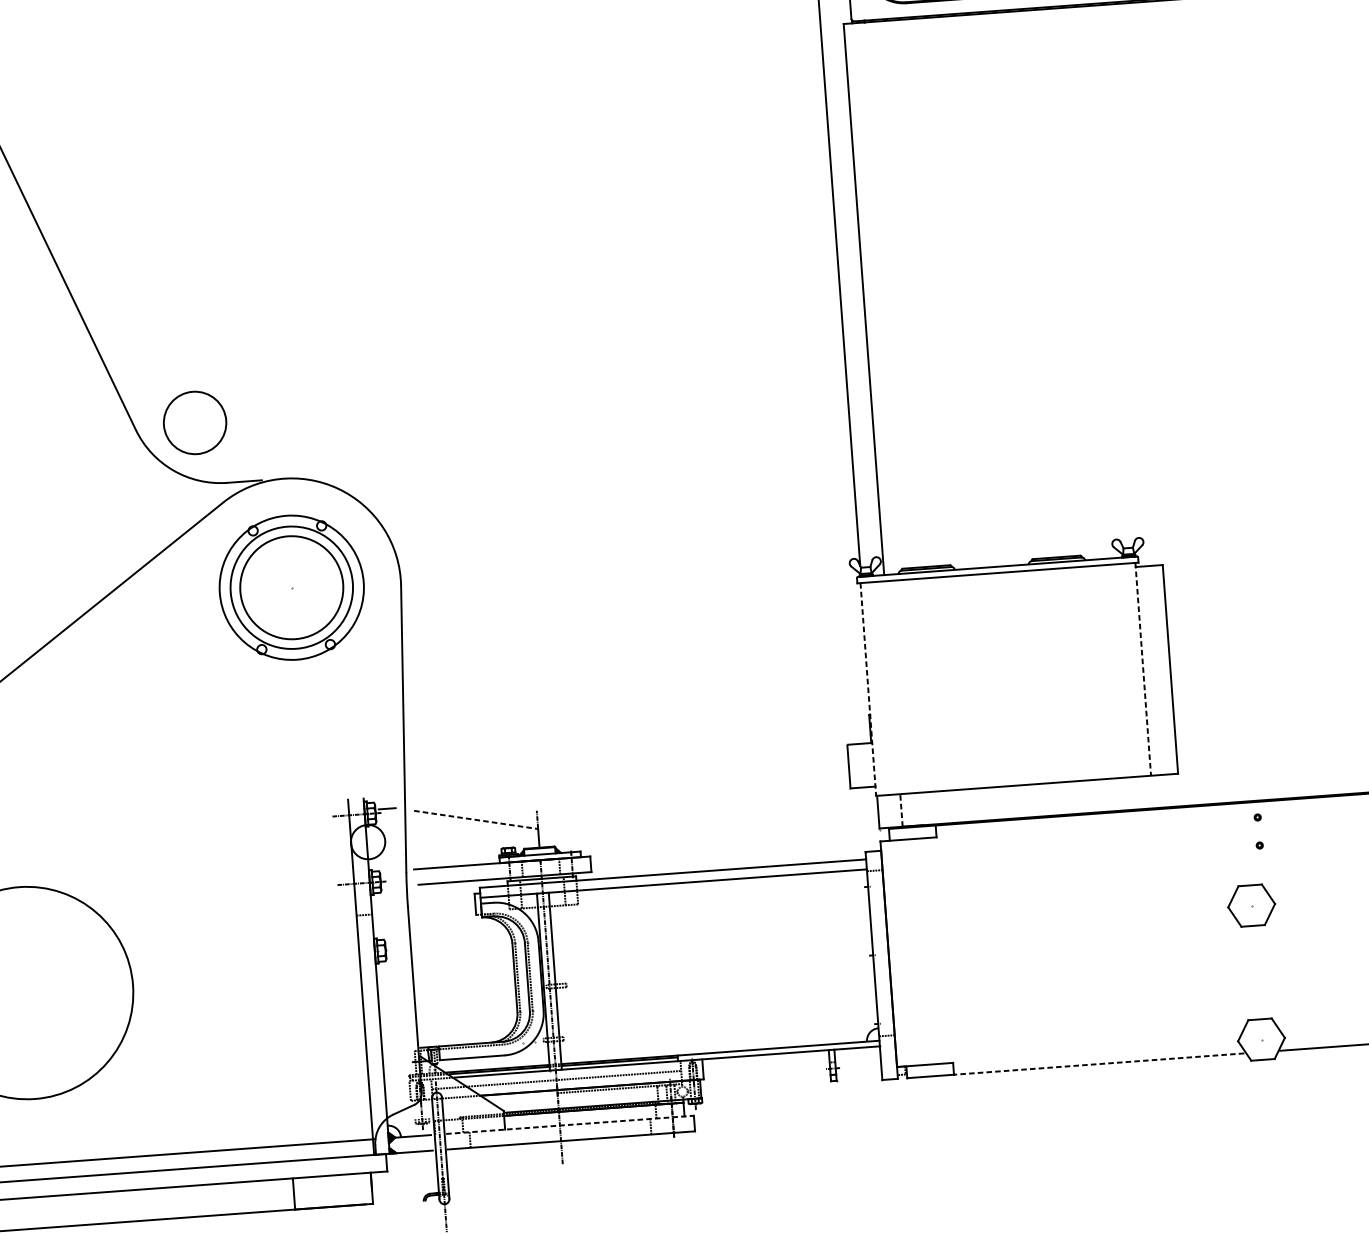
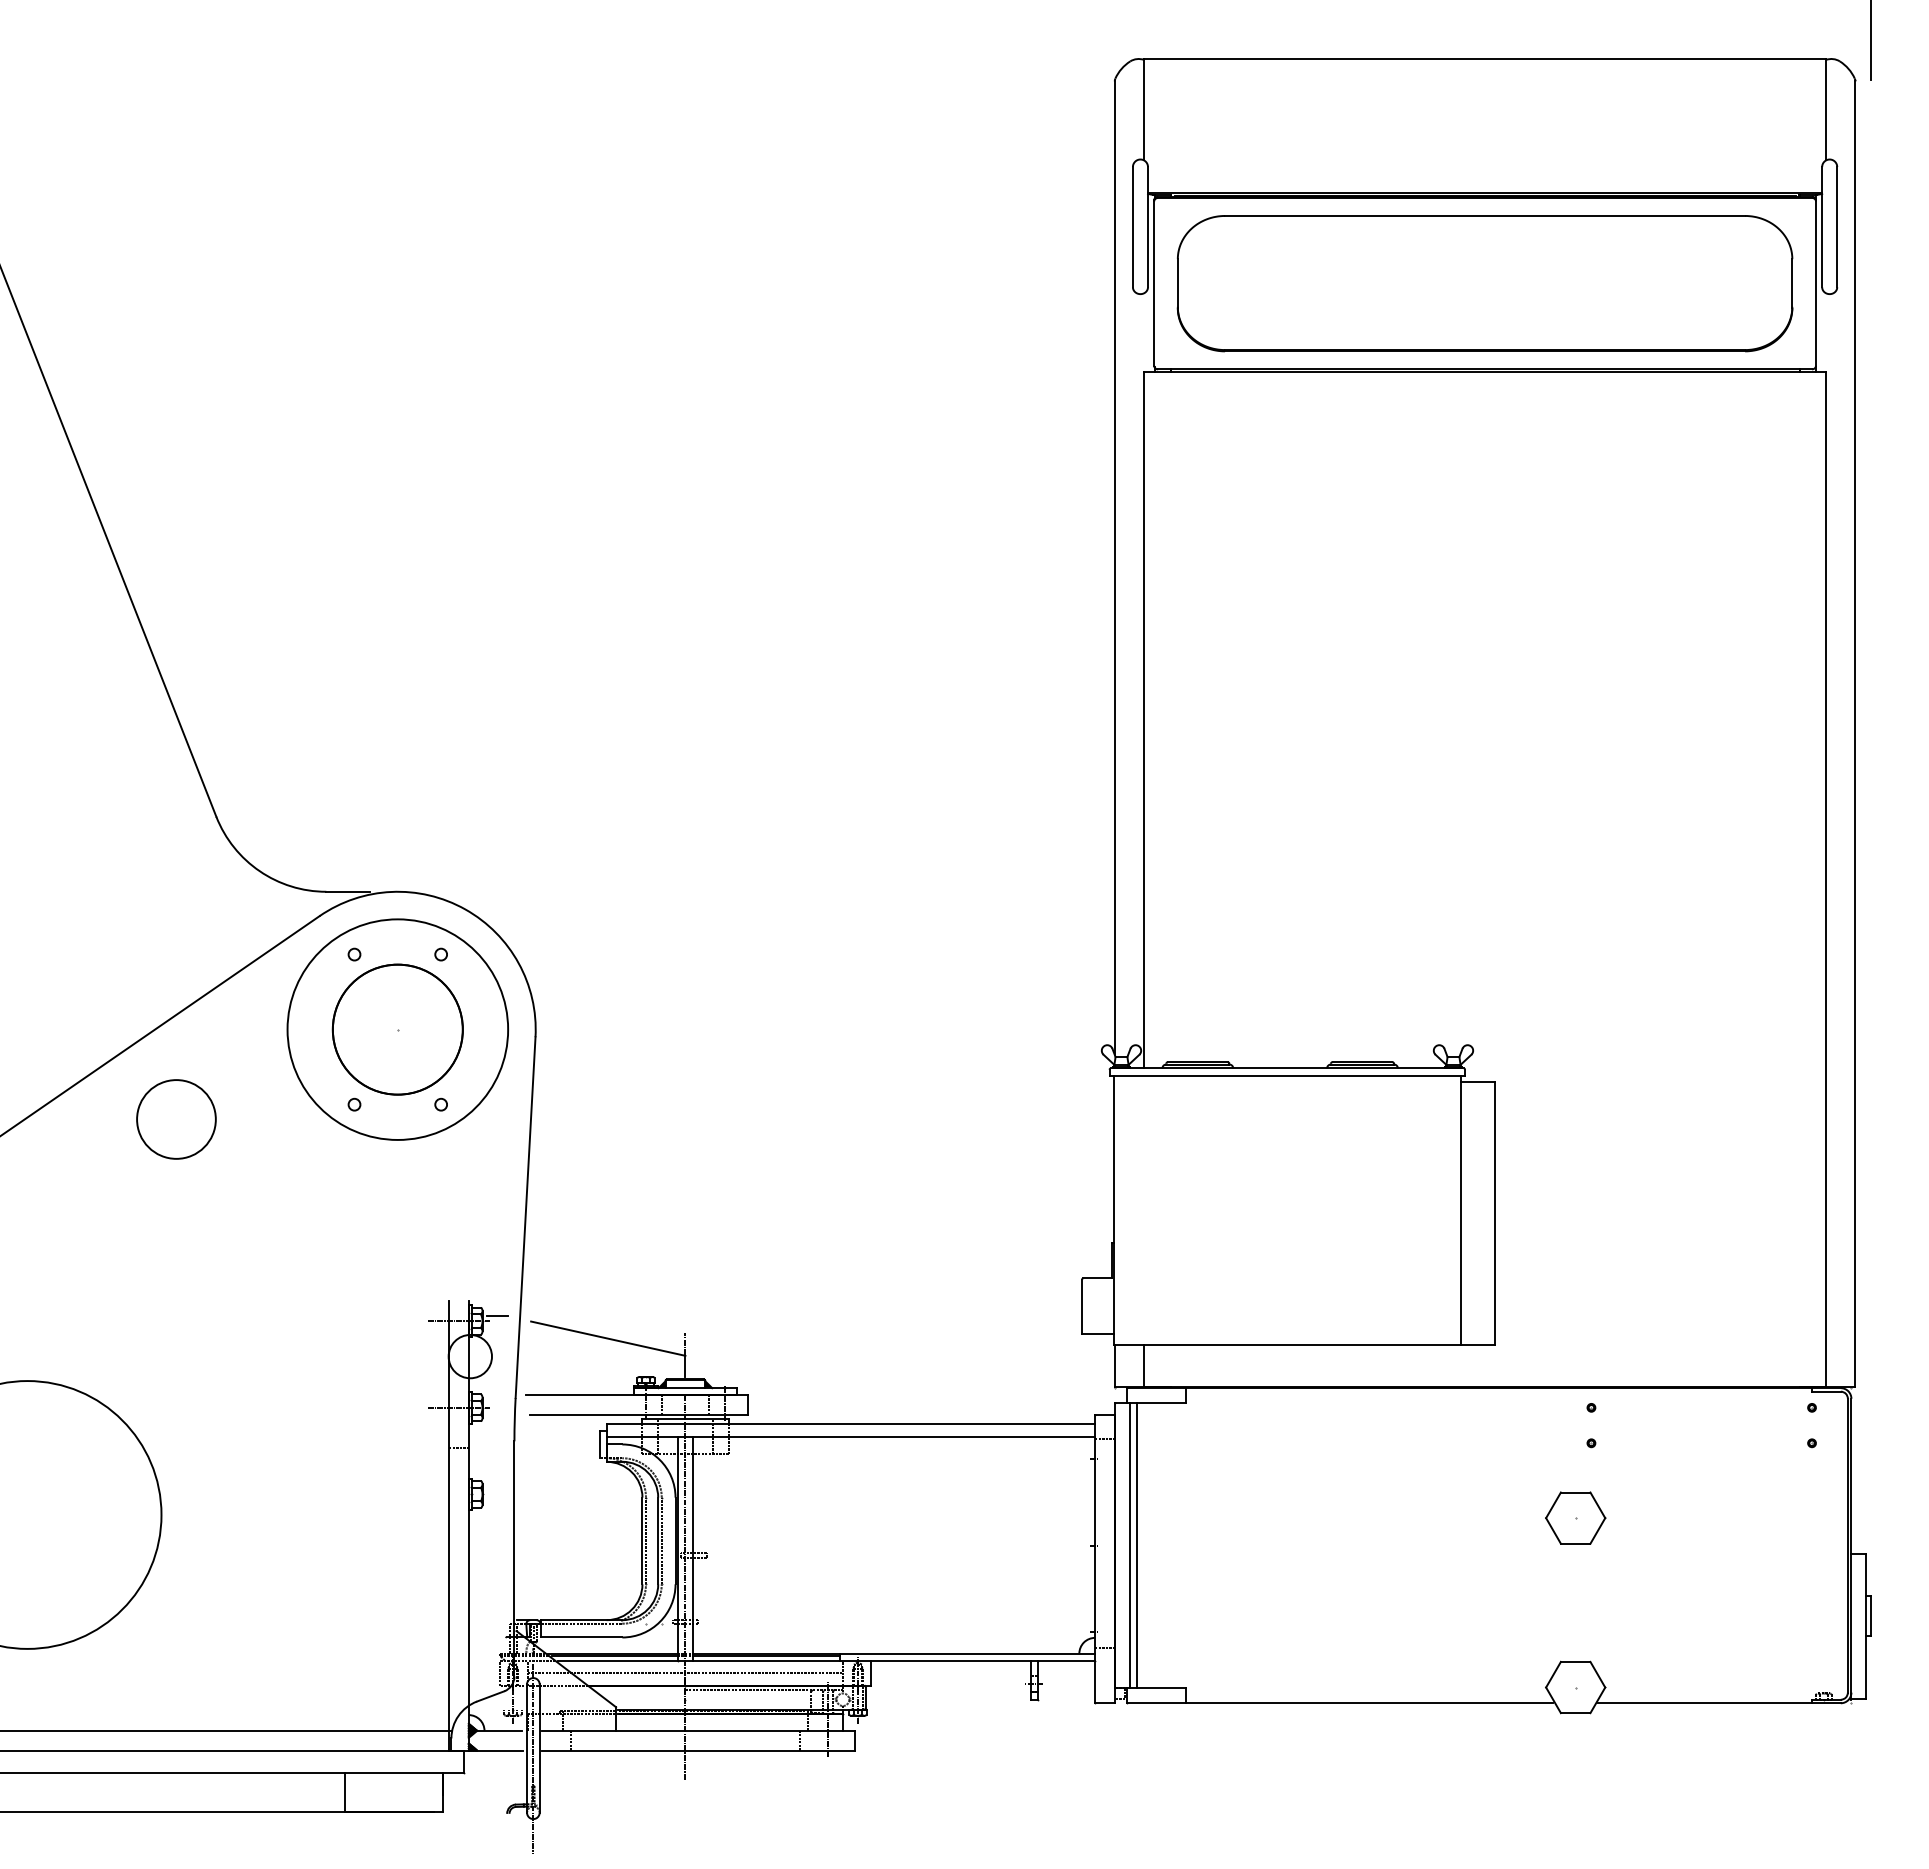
circle: (195, 422) -> (176, 1119), moved
circle: (291, 587) -> (397, 1029), size x0.71
circle: (291, 587) -> (397, 1029), size x1.43
line: (1143, 669) -> (1461, 1210), dashed -> solid
line: (868, 689) -> (1113, 1210), dashed -> solid
line: (901, 810) -> (1144, 1366), dashed -> solid
line: (476, 819) -> (608, 1338), dashed -> solid
line: (905, 952) -> (1136, 1545), added
line: (900, 953) -> (1129, 1545), added
line: (1099, 1064) -> (1369, 1703), dashed -> solid
line: (570, 1124) -> (698, 1730), dashed -> solid

